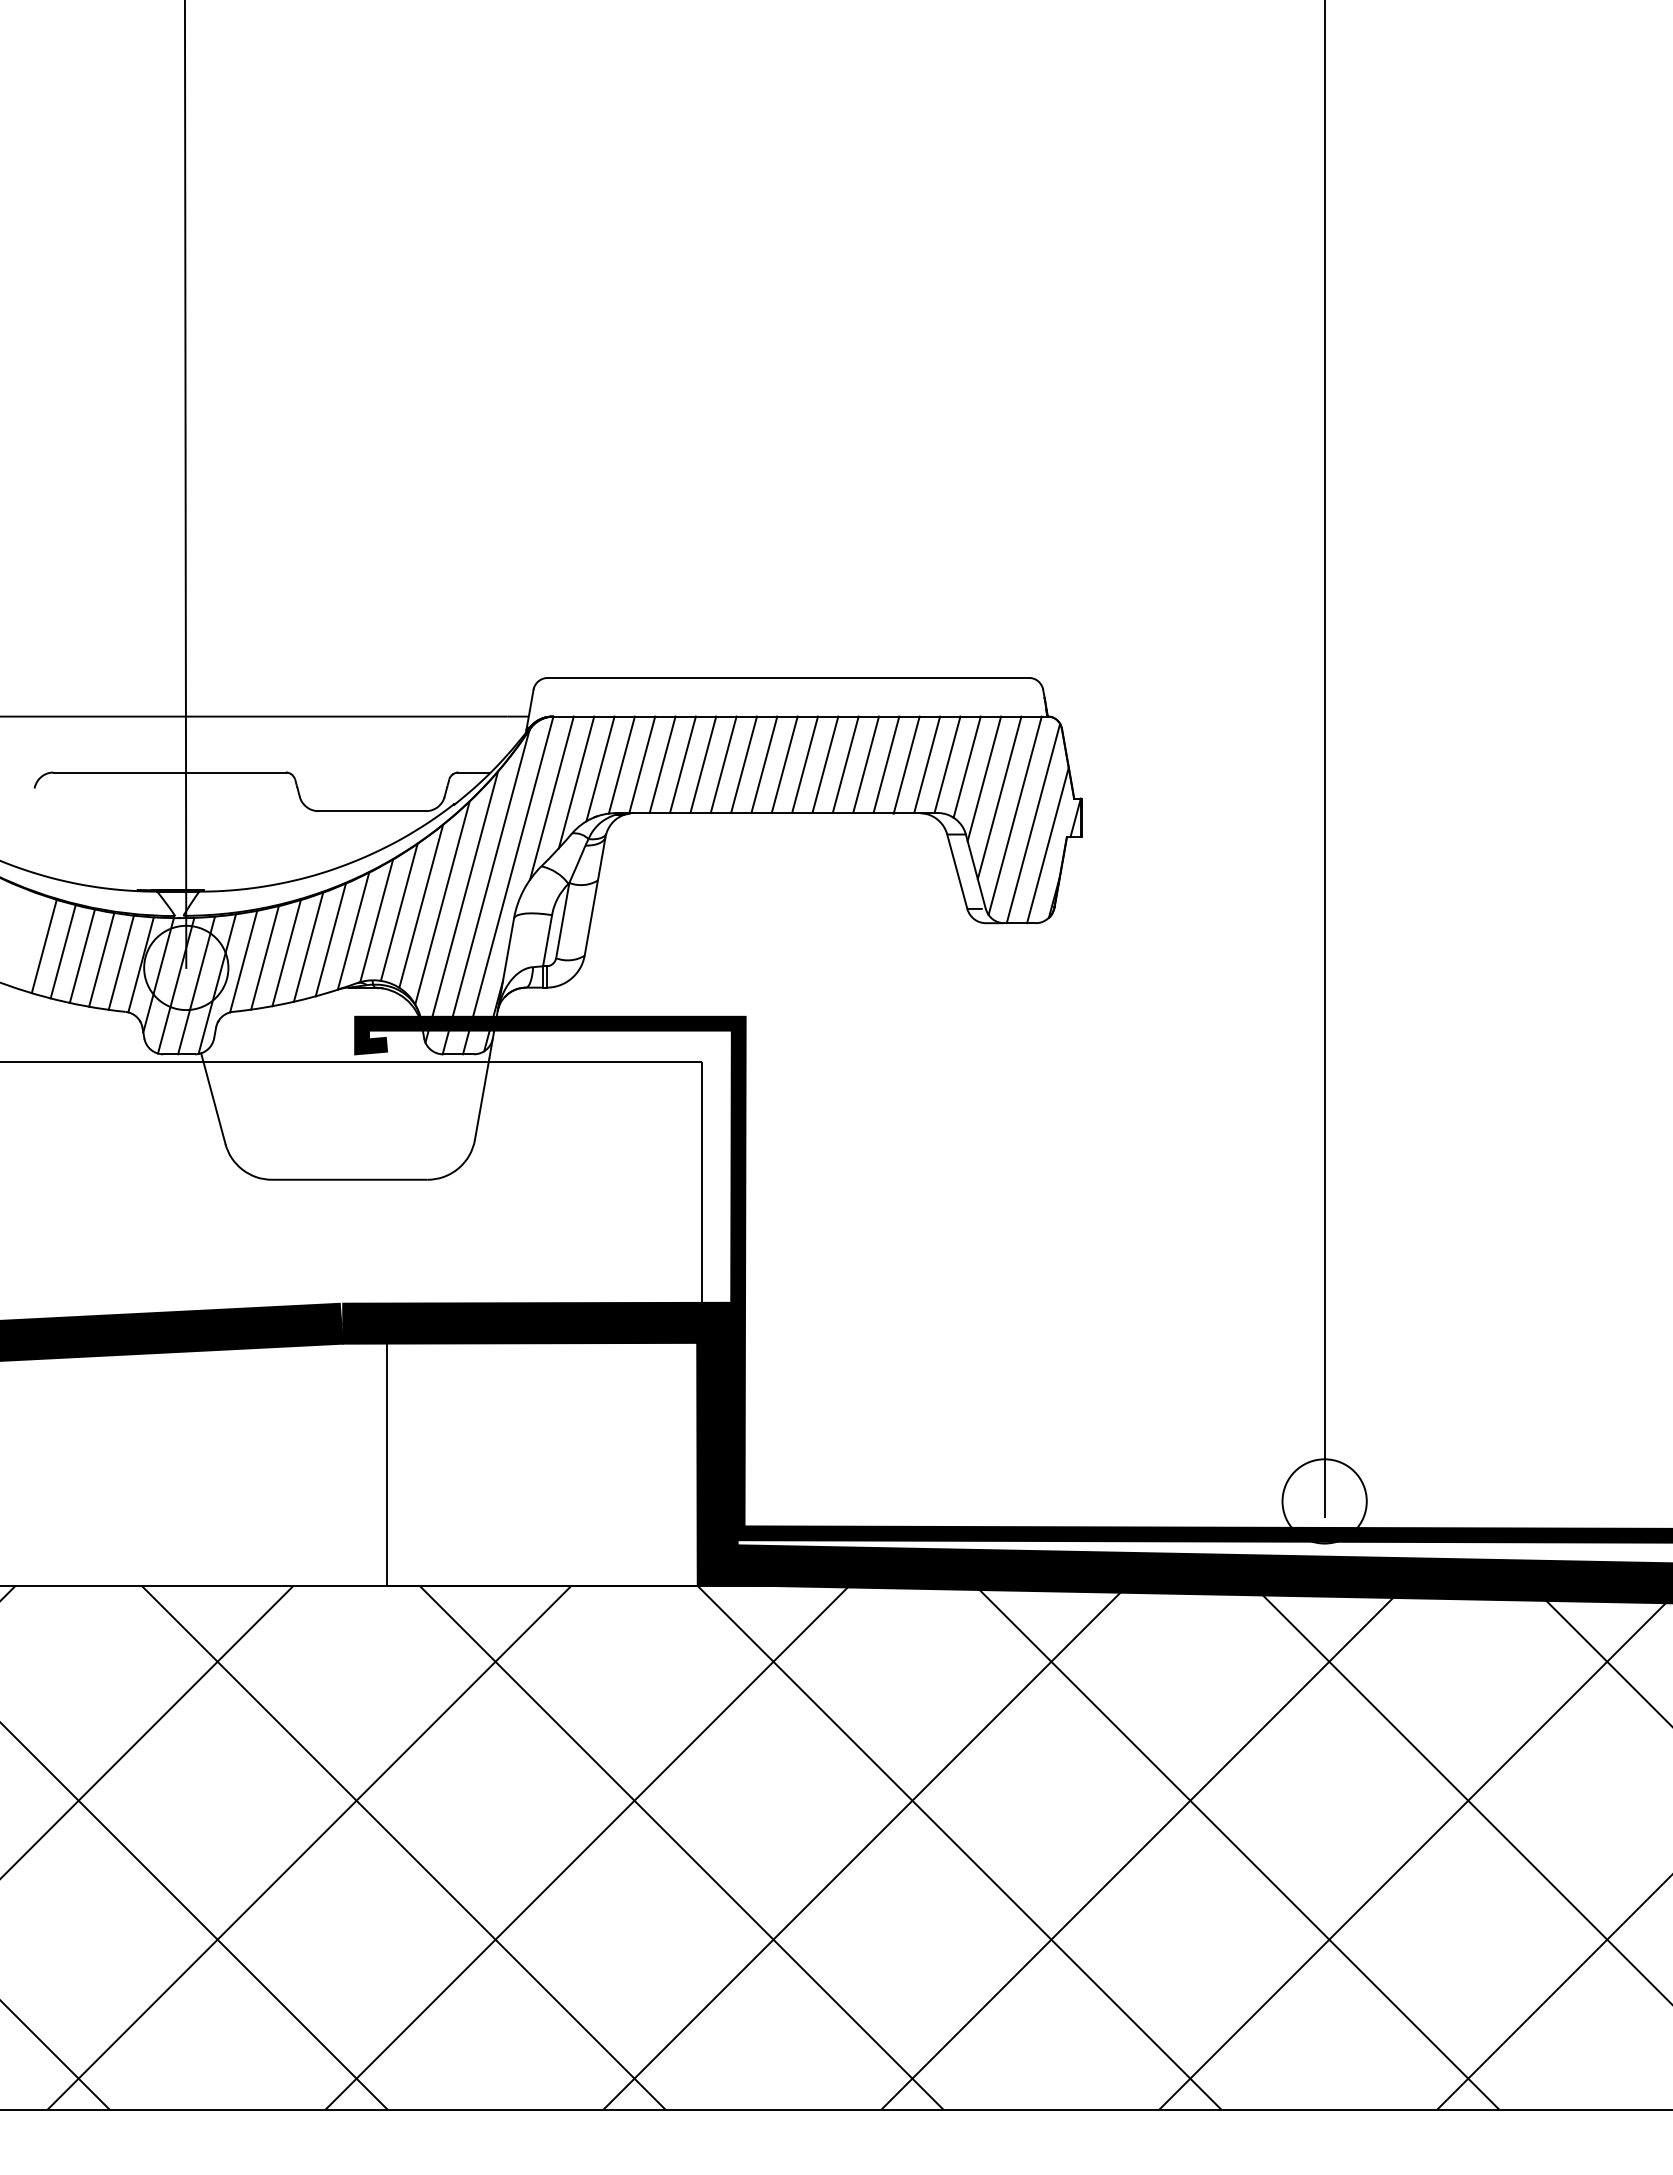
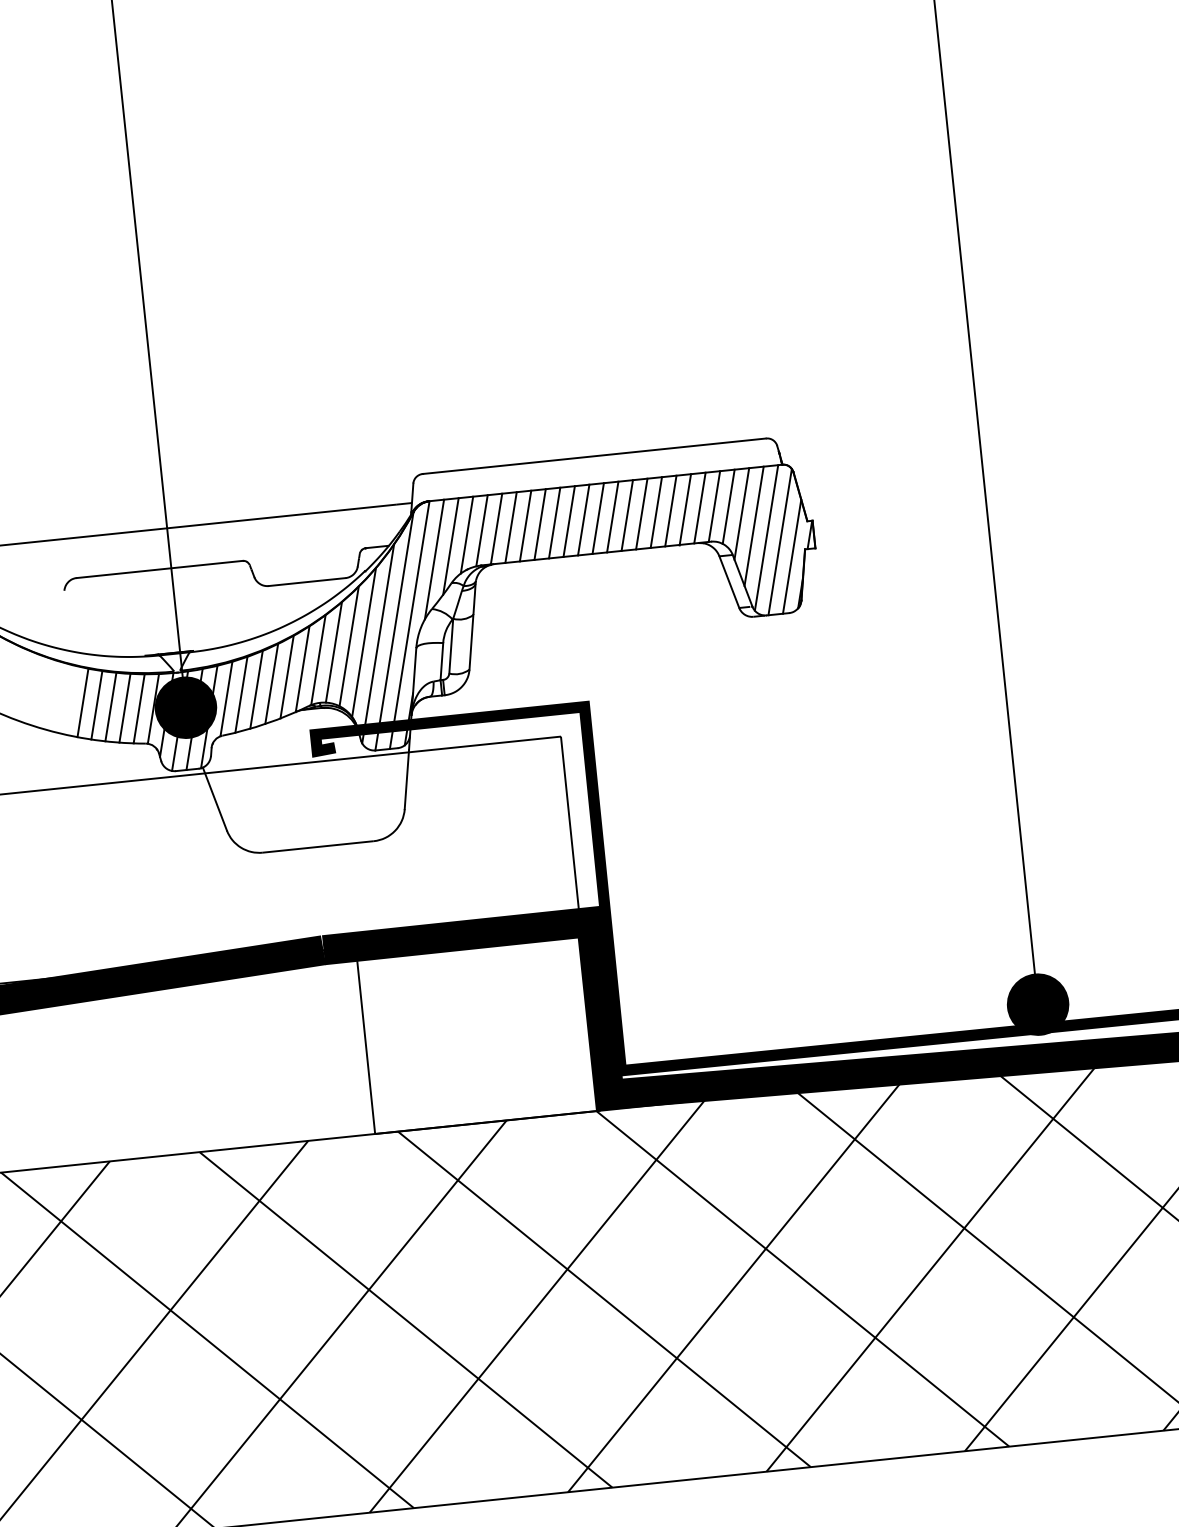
fill: (186, 967) -> (186, 707), added
fill: (1324, 1501) -> (1037, 1004), added

